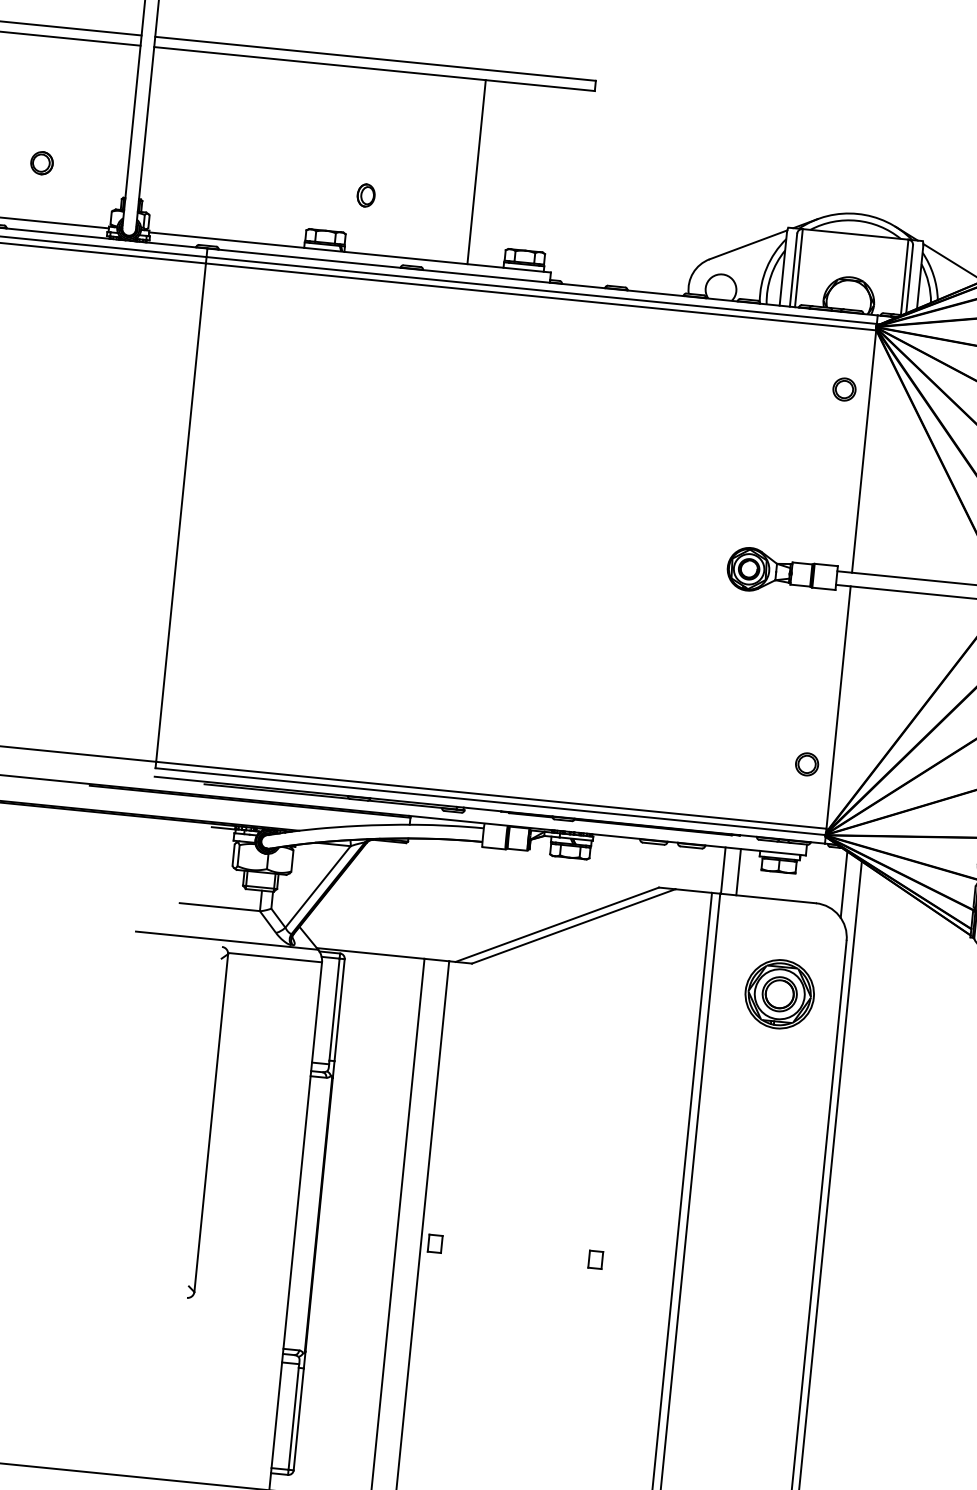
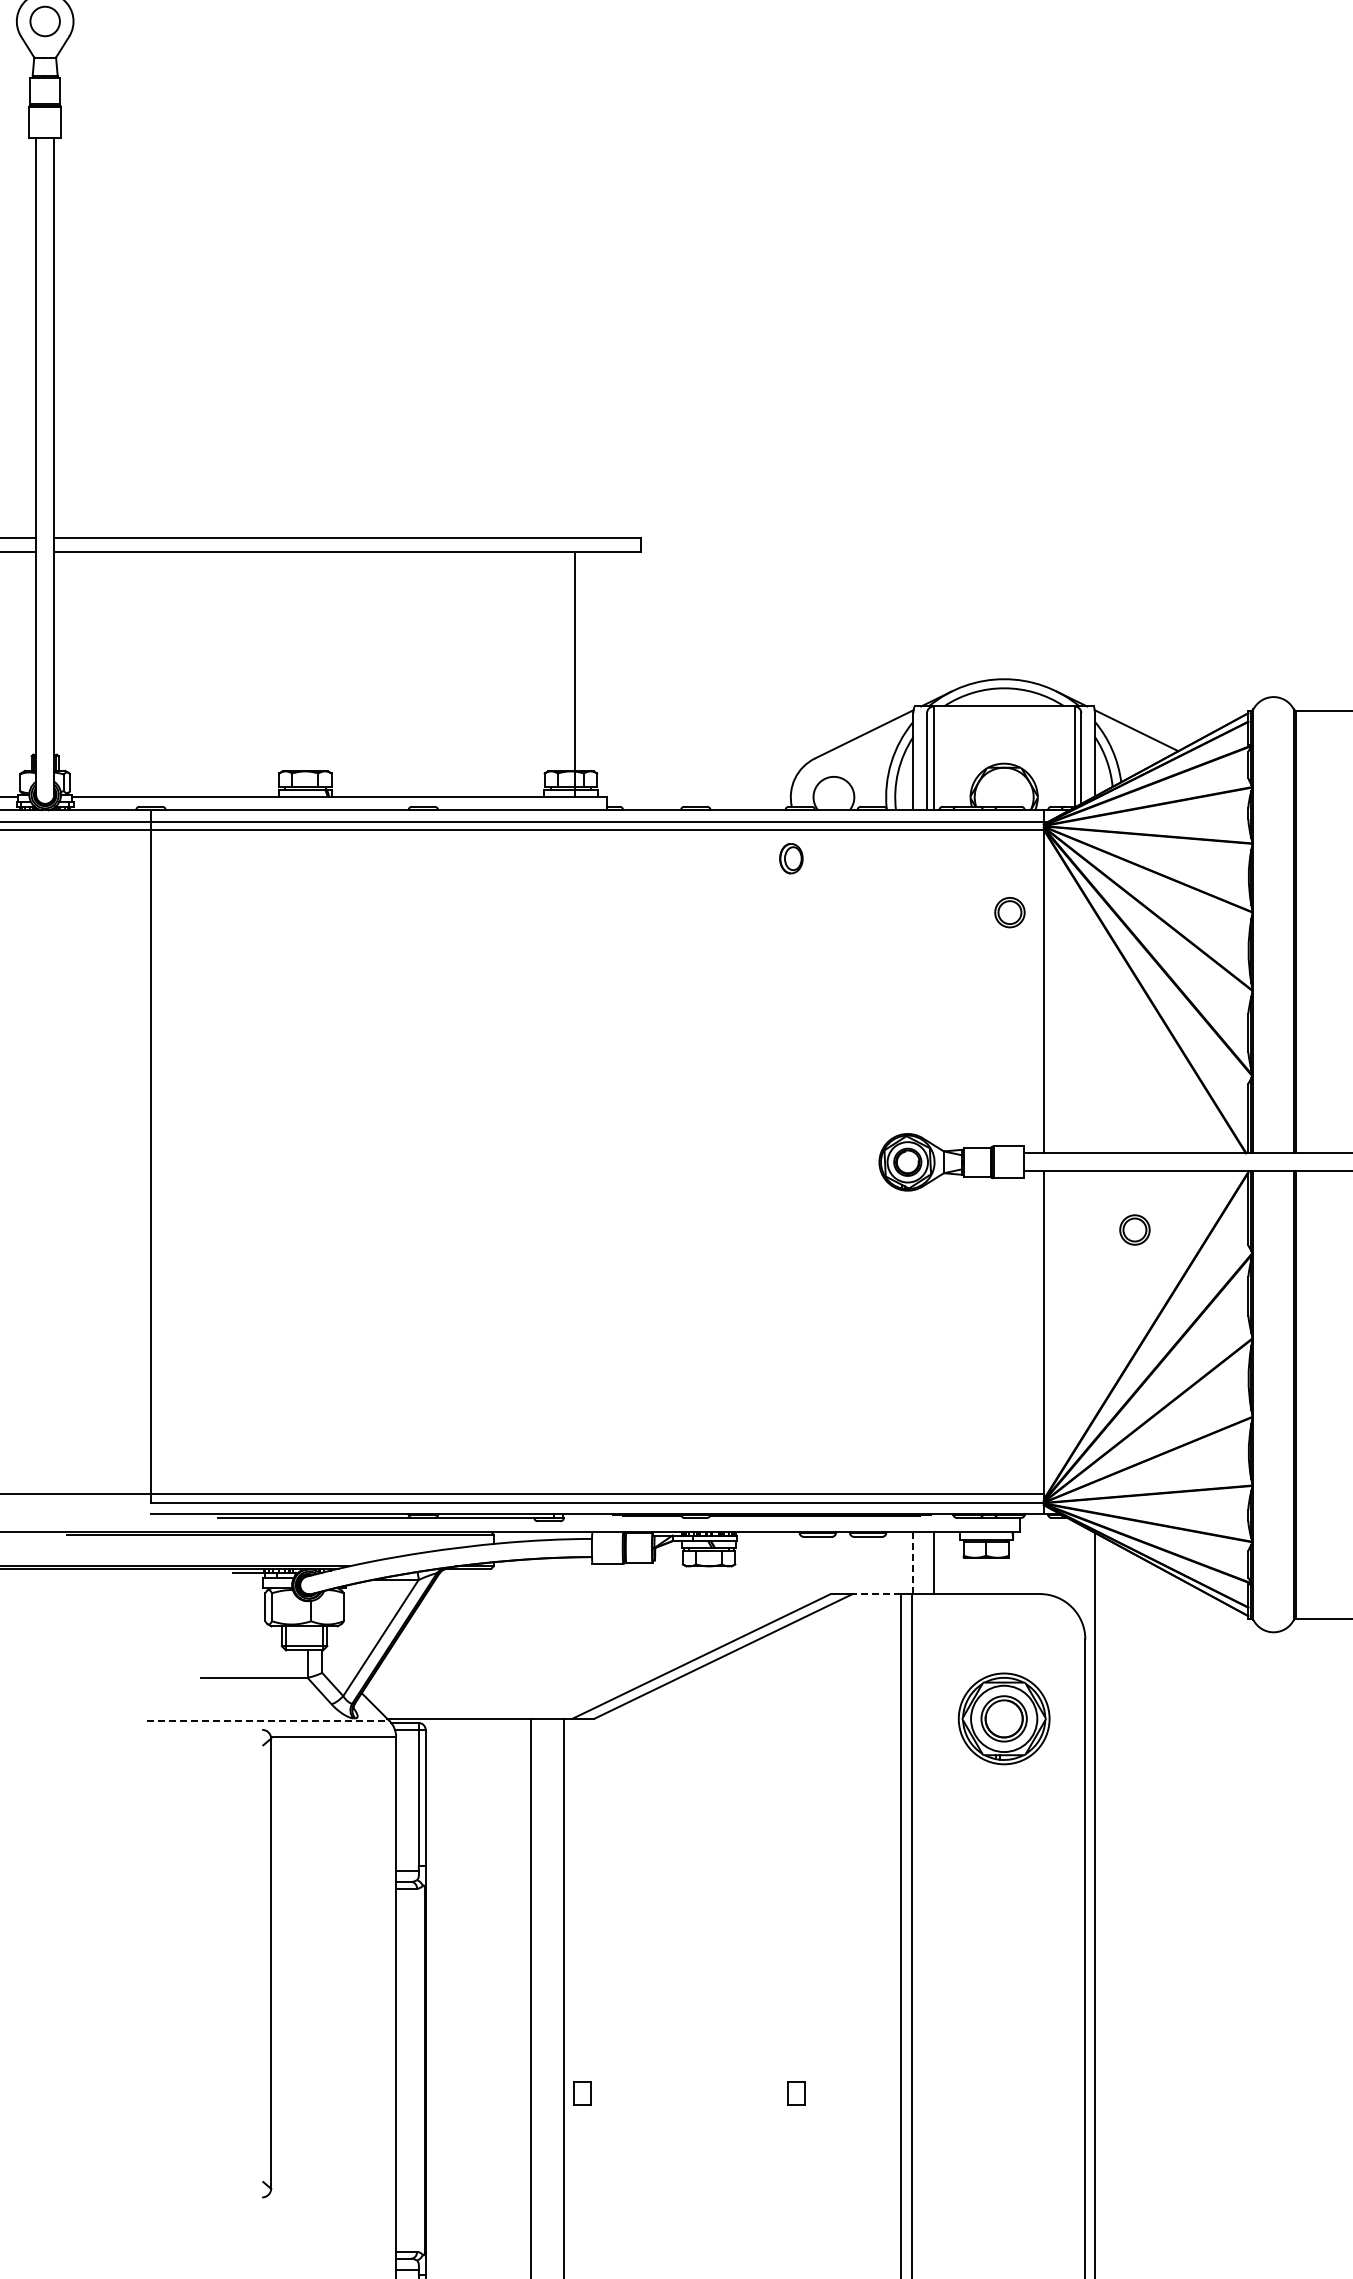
line: (477, 171) -> (575, 673), moved
part: (366, 195) -> (791, 858), moved
part: (806, 763) -> (1134, 1229), moved
line: (723, 870) -> (913, 1563), solid -> dashed
line: (844, 884) -> (1074, 1565), removed
line: (693, 891) -> (876, 1594), solid -> dashed
line: (227, 940) -> (268, 1720), solid -> dashed

